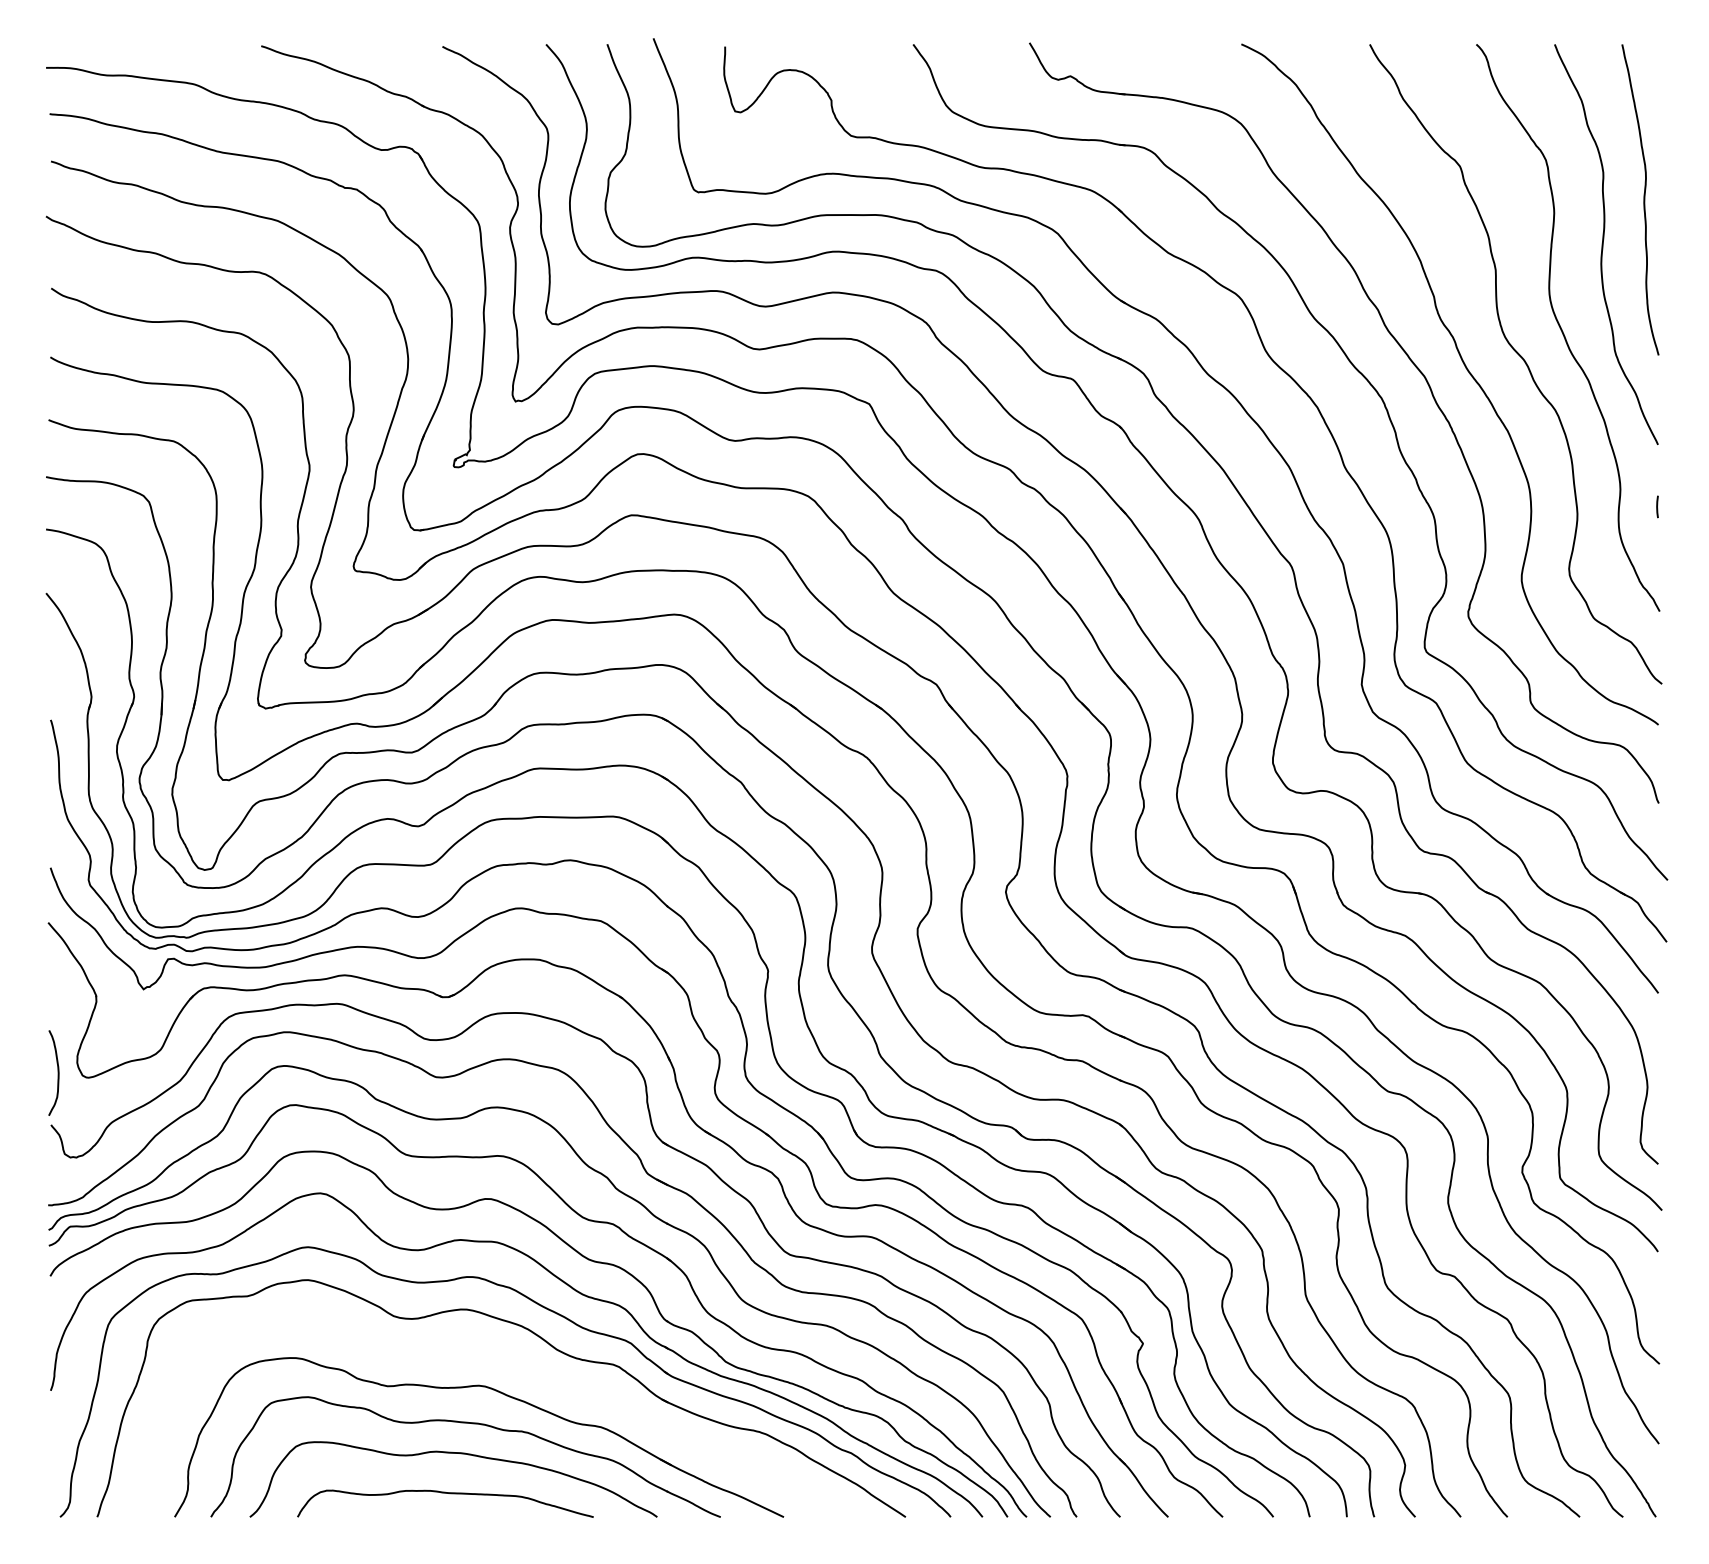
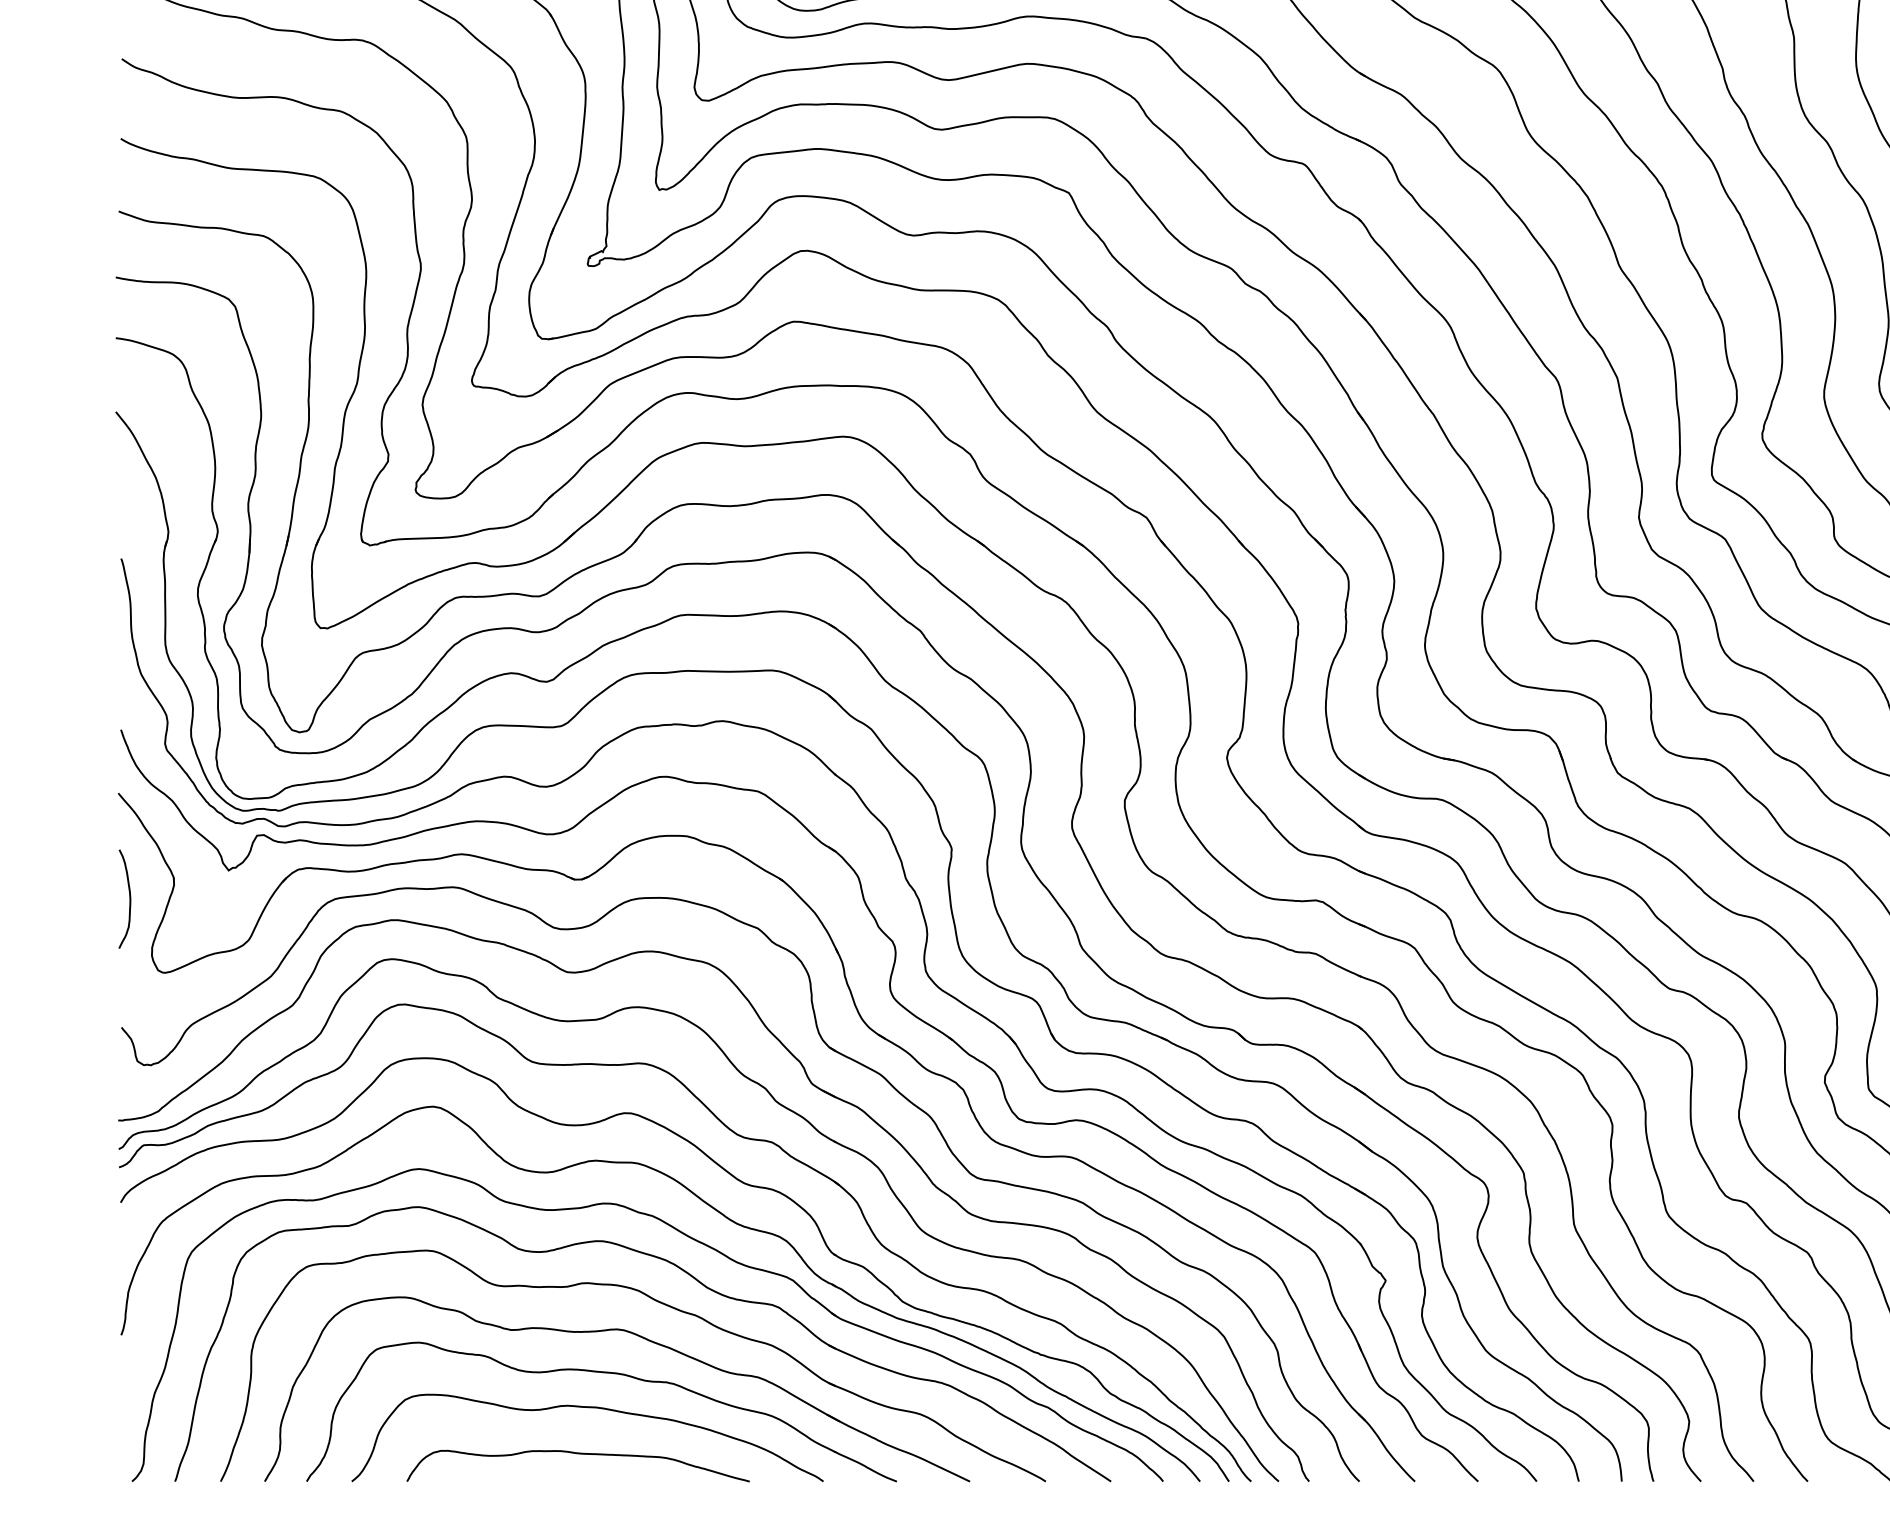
curve: (57, 1072) -> (129, 898), moved
part: (513, 1362) -> (656, 1302), added

